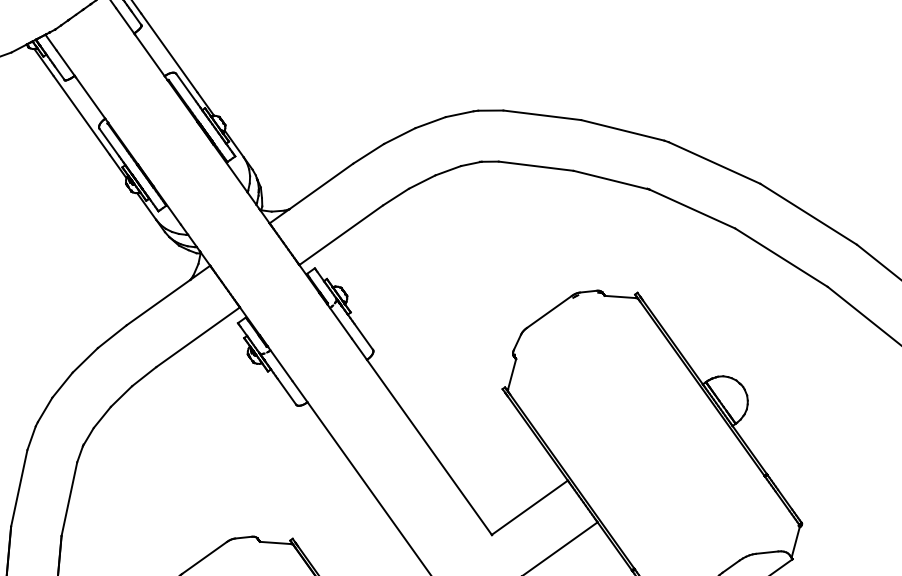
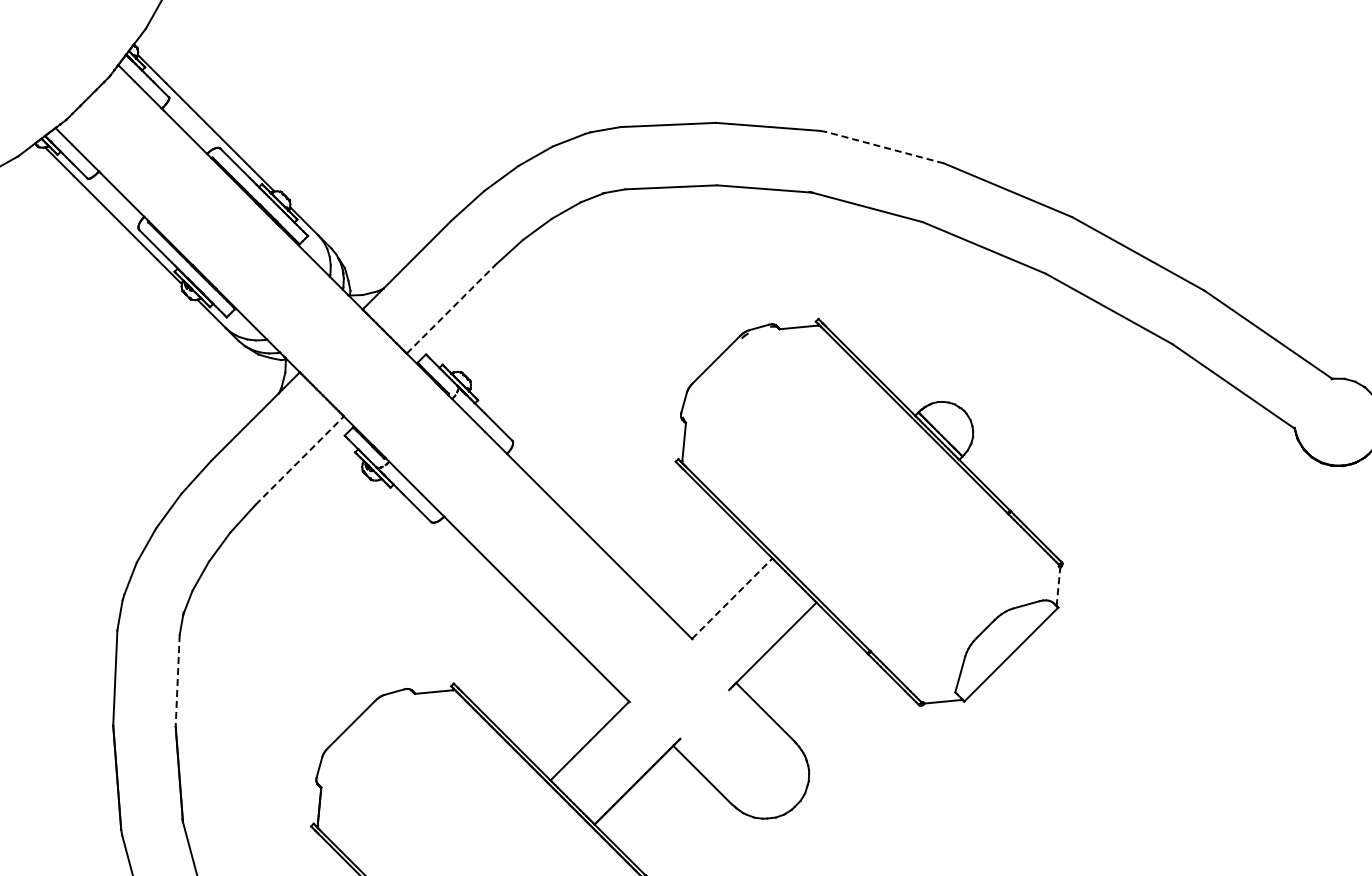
line: (714, 162) -> (884, 147), solid -> dashed
line: (340, 235) -> (450, 309), solid -> dashed
line: (197, 337) -> (299, 460), solid -> dashed
line: (69, 498) -> (177, 680), solid -> dashed
line: (530, 507) -> (732, 598), solid -> dashed
line: (795, 542) -> (1058, 586), solid -> dashed

